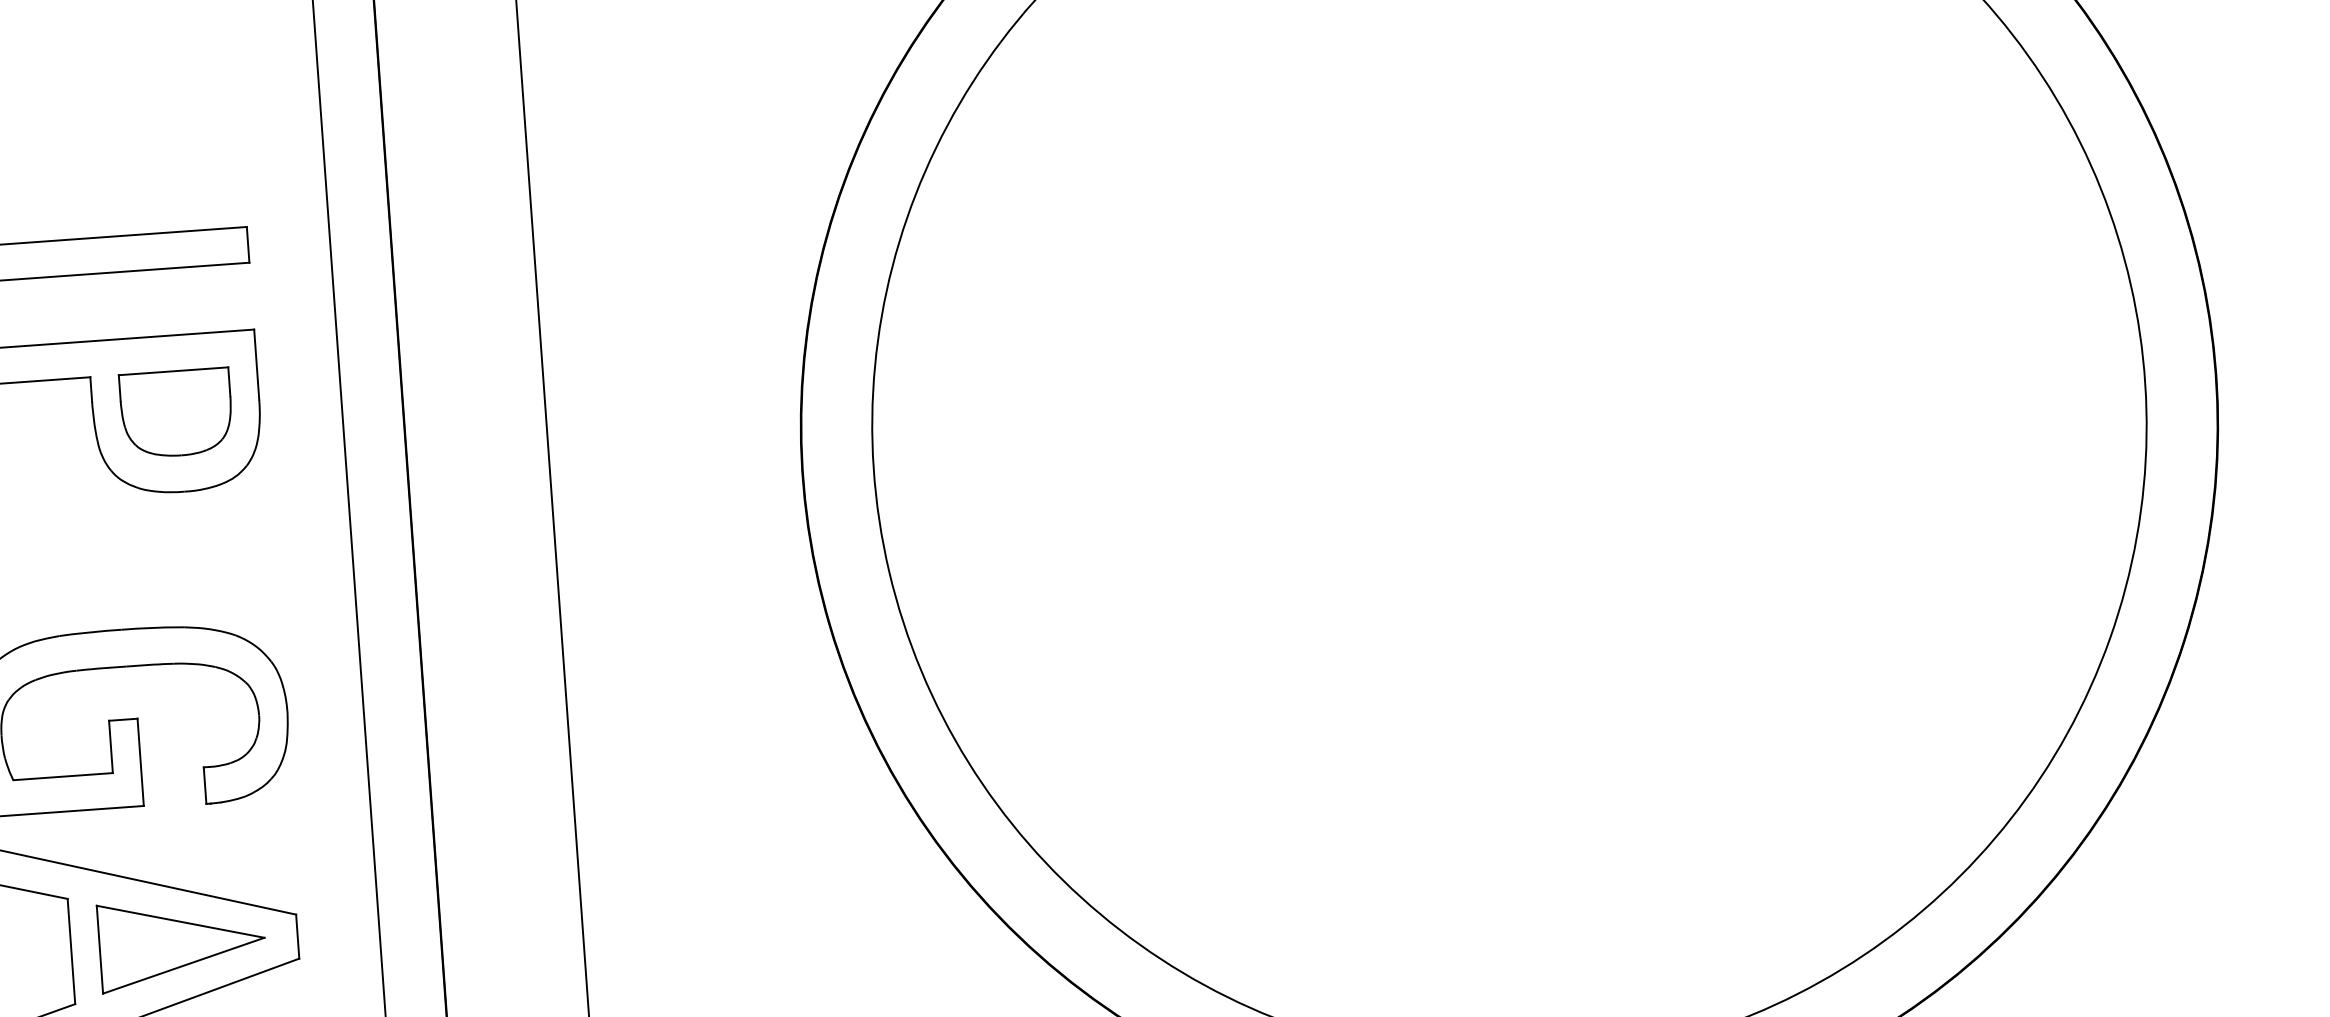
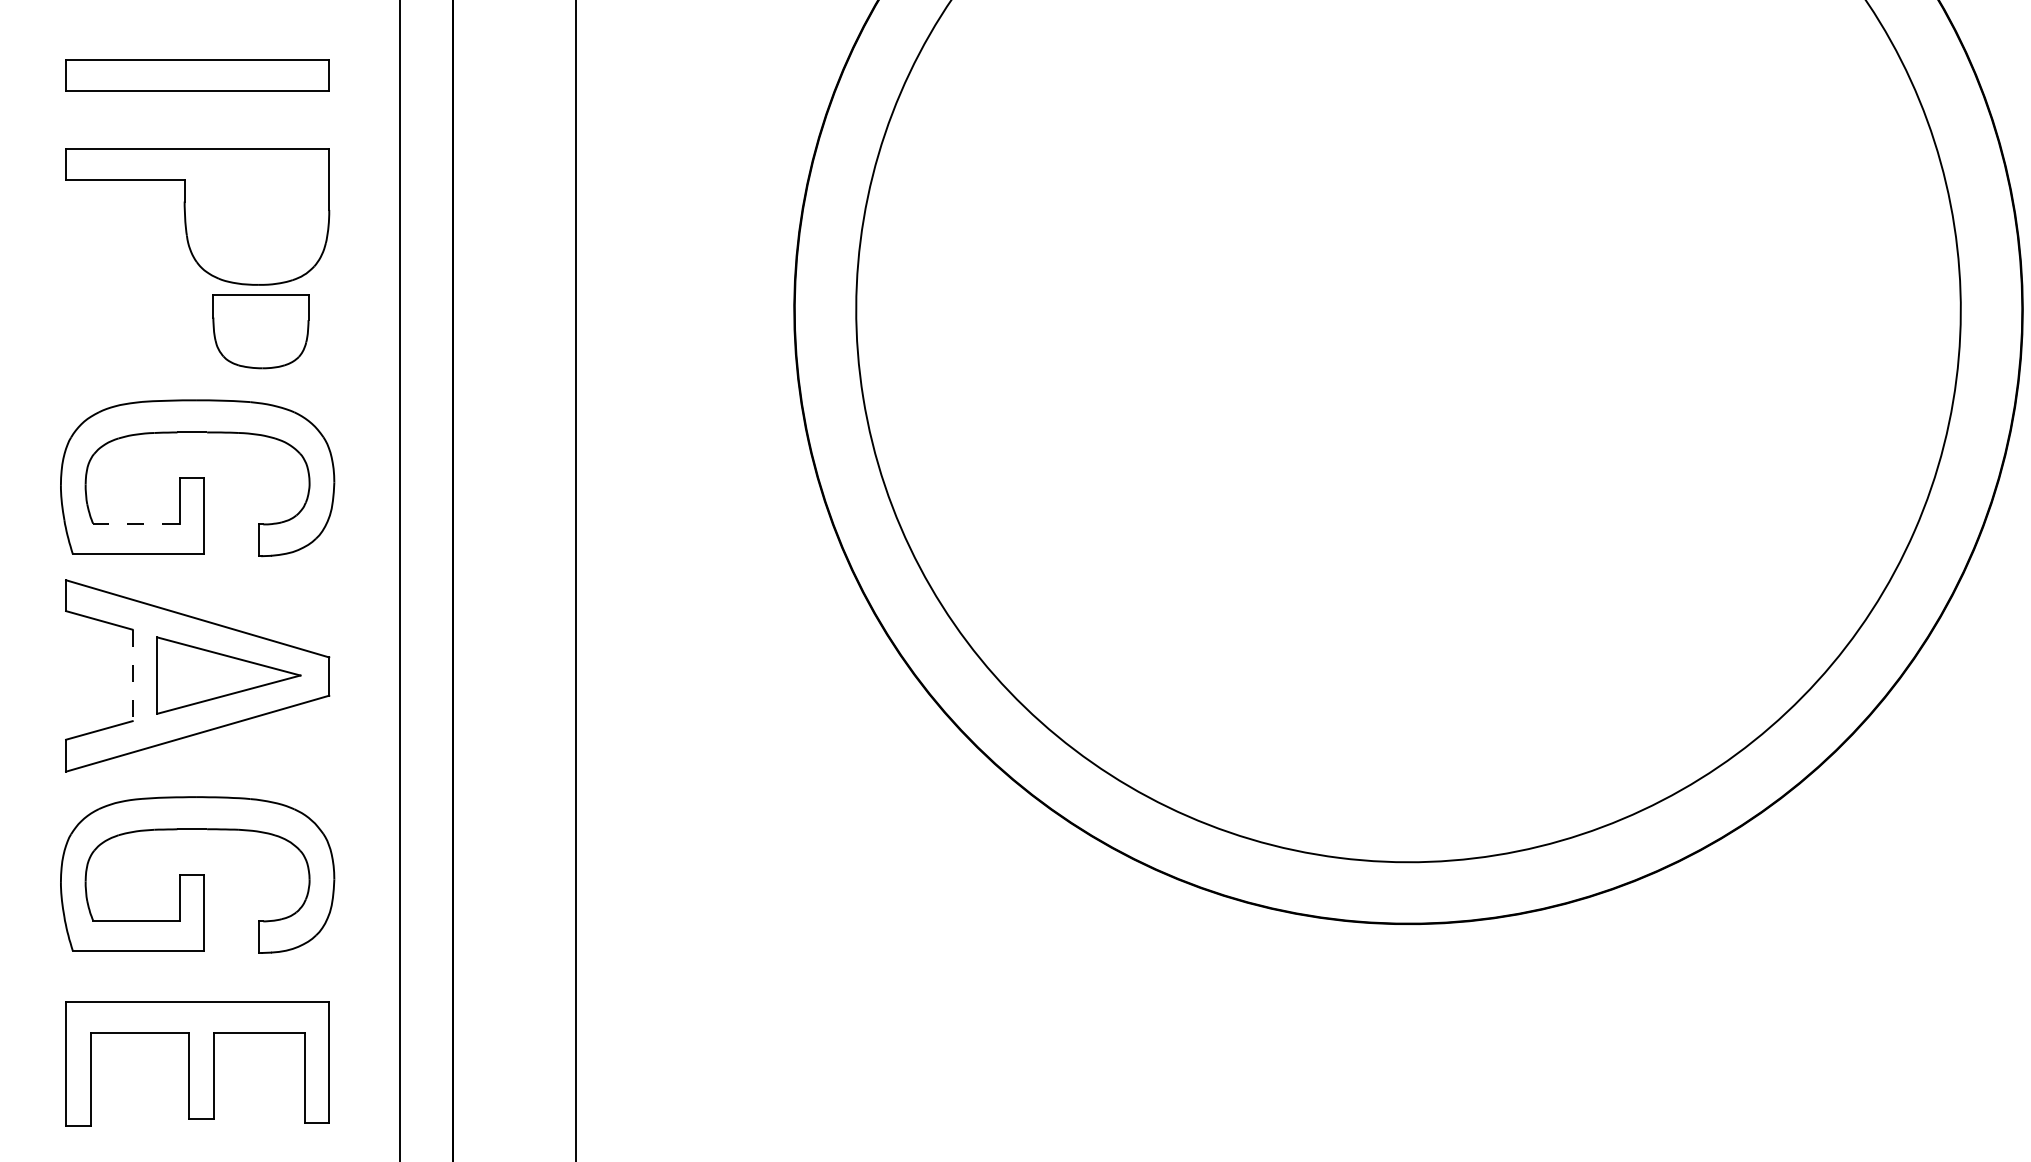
part: (176, 413) -> (260, 331), moved
line: (62, 776) -> (135, 523), solid -> dashed
line: (71, 951) -> (132, 675), solid -> dashed

